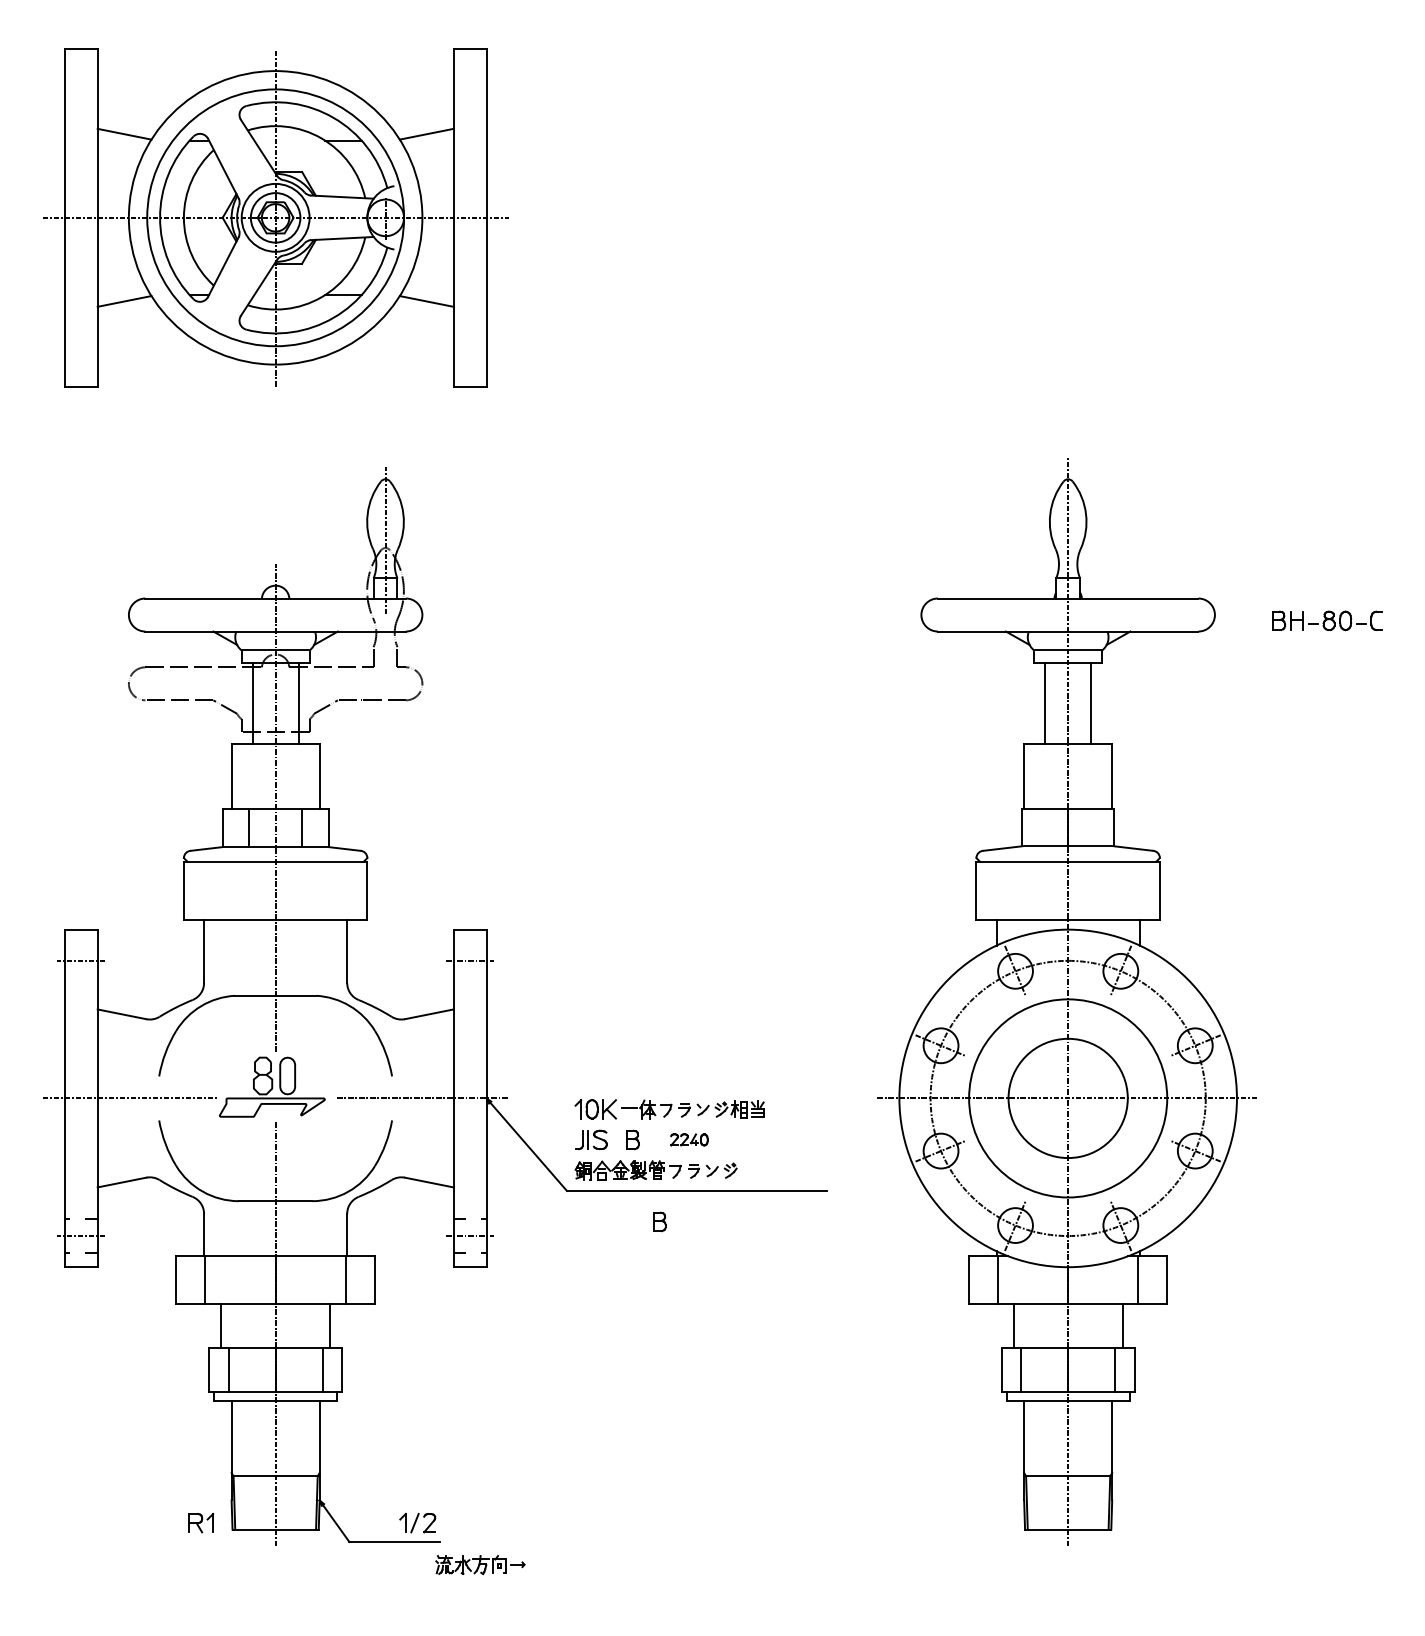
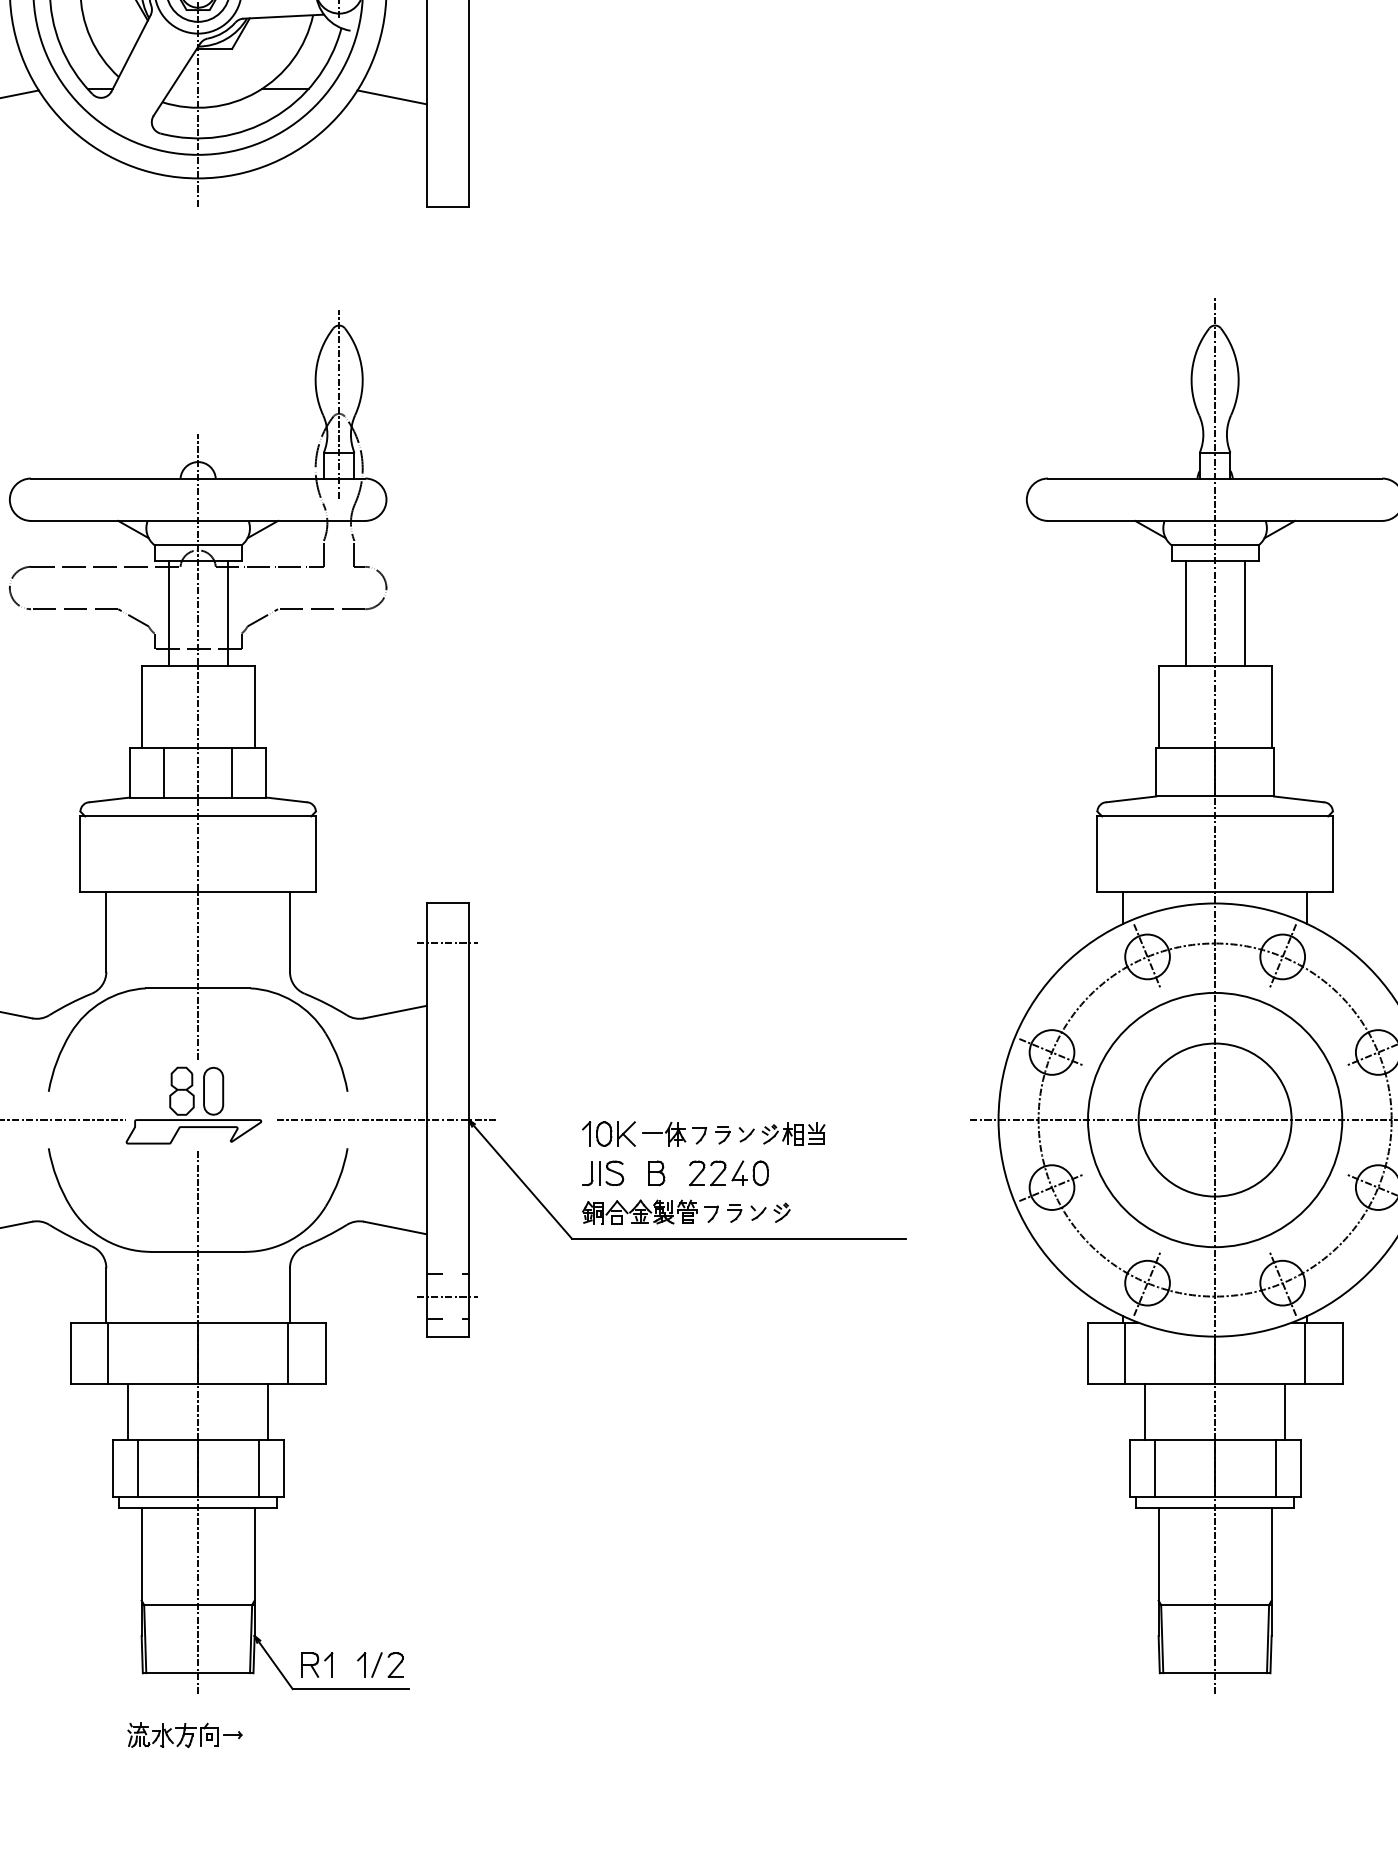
part: (689, 1139) -> (729, 1172), size x1.67
part: (659, 1221) -> (690, 1277), removed
part: (201, 1523) -> (317, 1665), moved
part: (480, 1565) -> (185, 1736), moved

